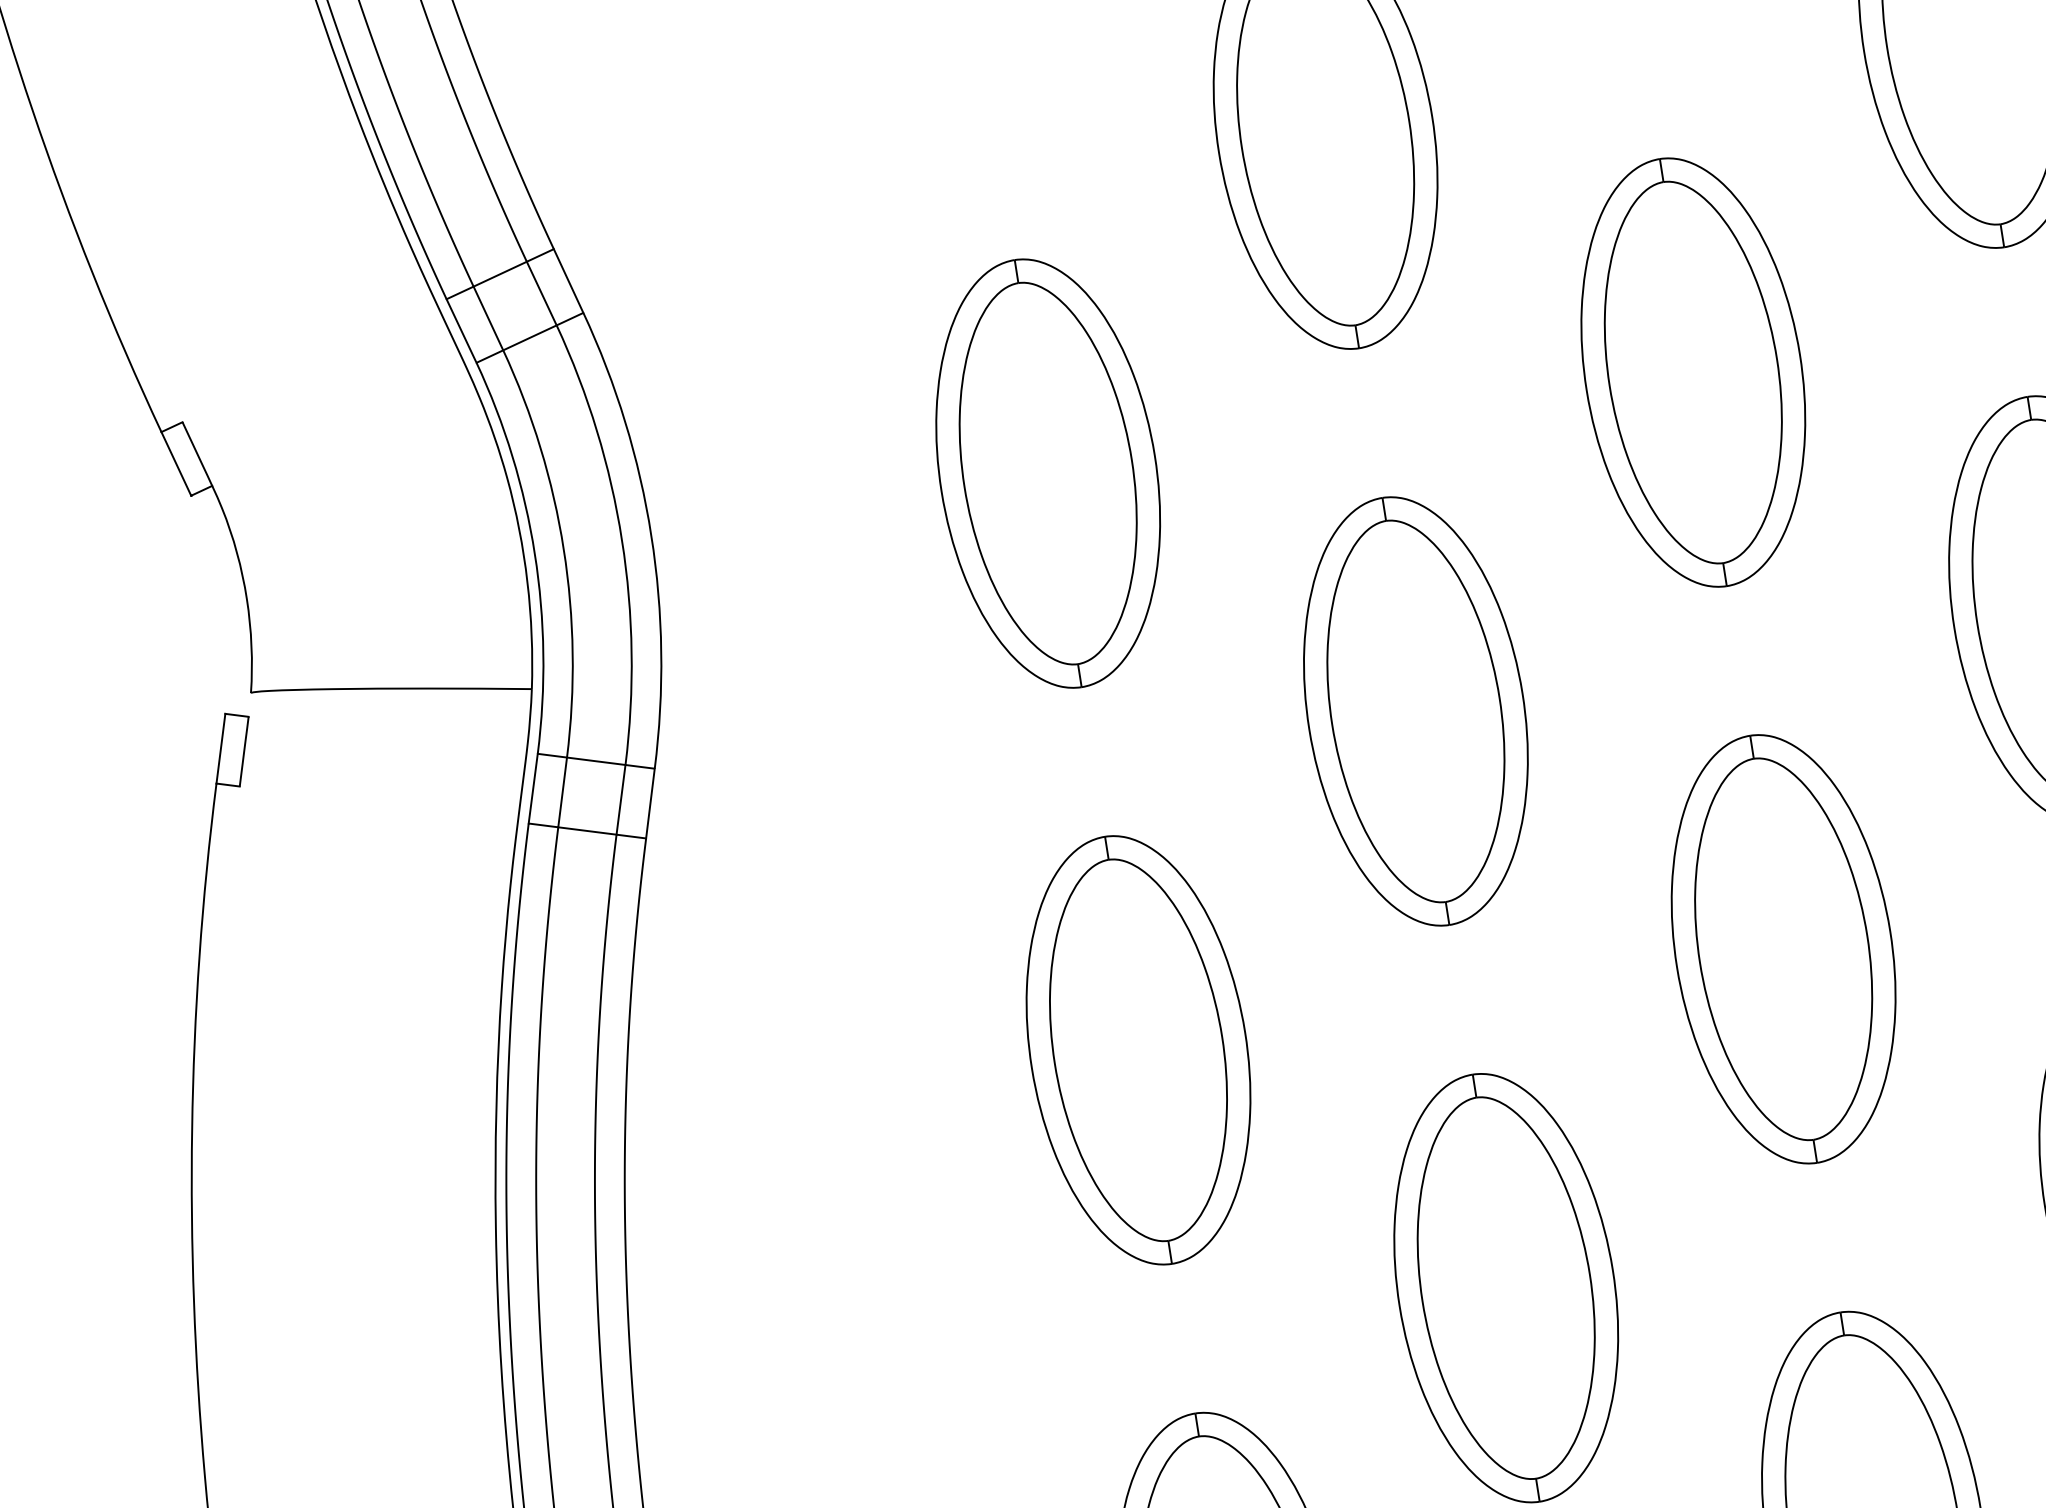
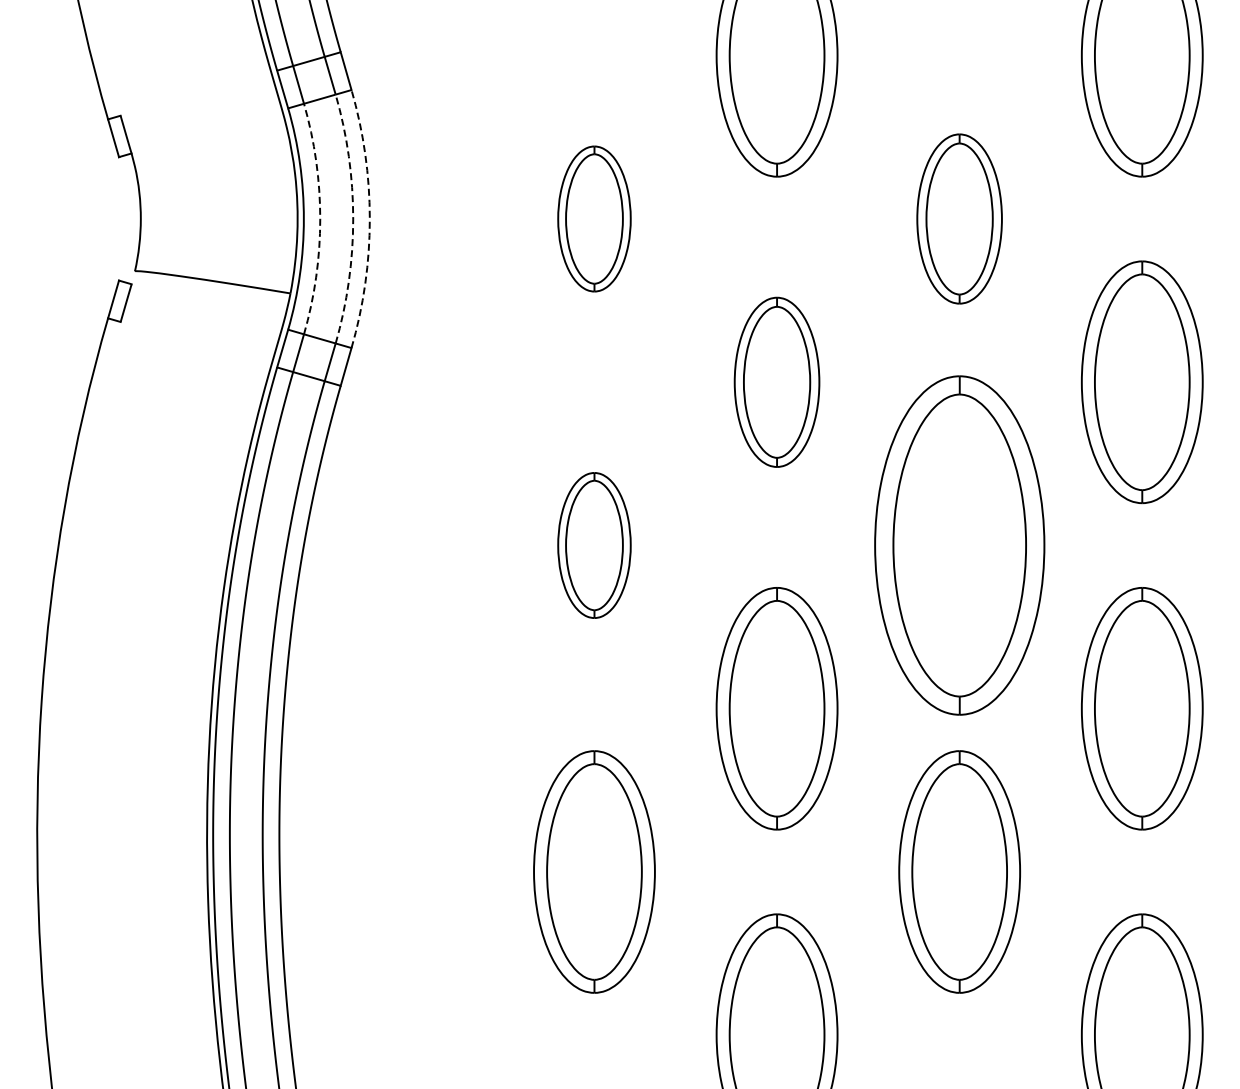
part: (1692, 371) -> (959, 218), size x0.7
part: (1048, 472) -> (594, 218), size x0.6
arc: (650, 536) -> (369, 219), solid -> dashed
arc: (622, 541) -> (353, 219), solid -> dashed
arc: (564, 550) -> (320, 219), solid -> dashed
part: (1414, 711) -> (776, 382), size x0.7
part: (1783, 949) -> (959, 545), size x1.4
part: (1138, 1050) -> (594, 545), size x0.6

